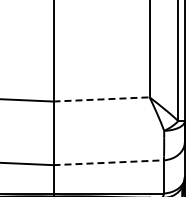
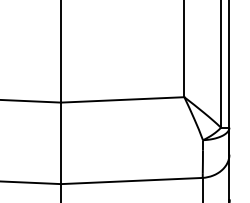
line: (102, 99) -> (123, 99), dashed -> solid
line: (109, 162) -> (132, 180), dashed -> solid

